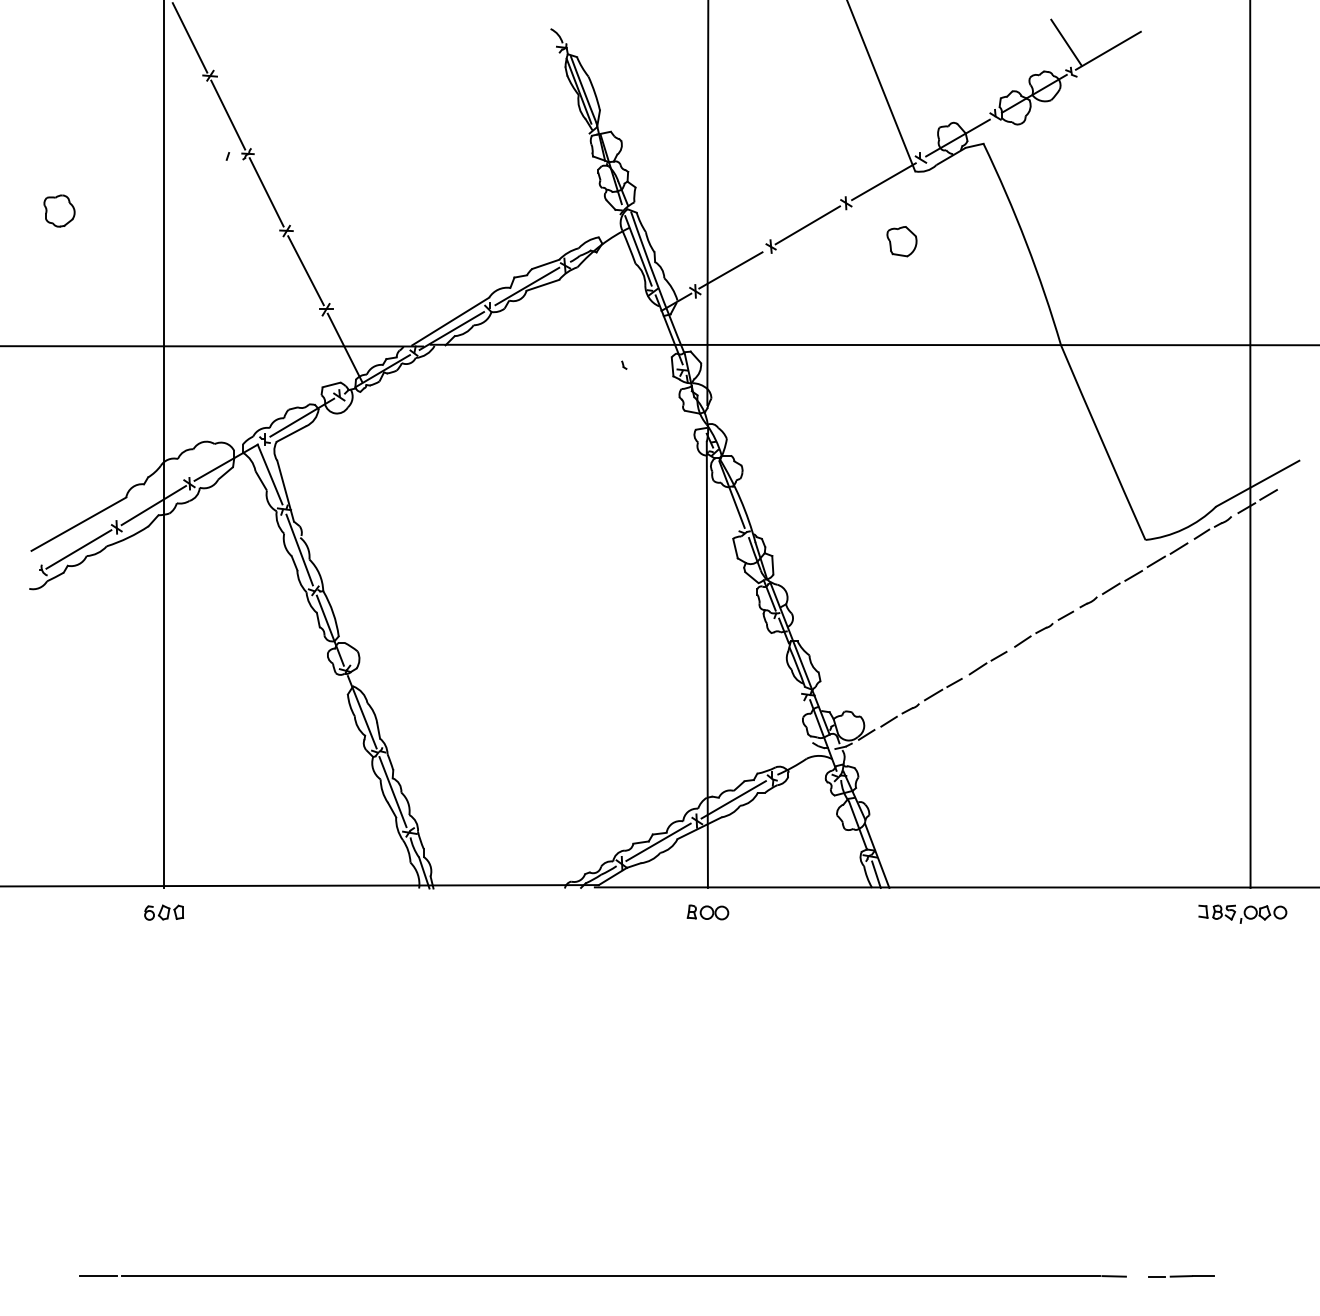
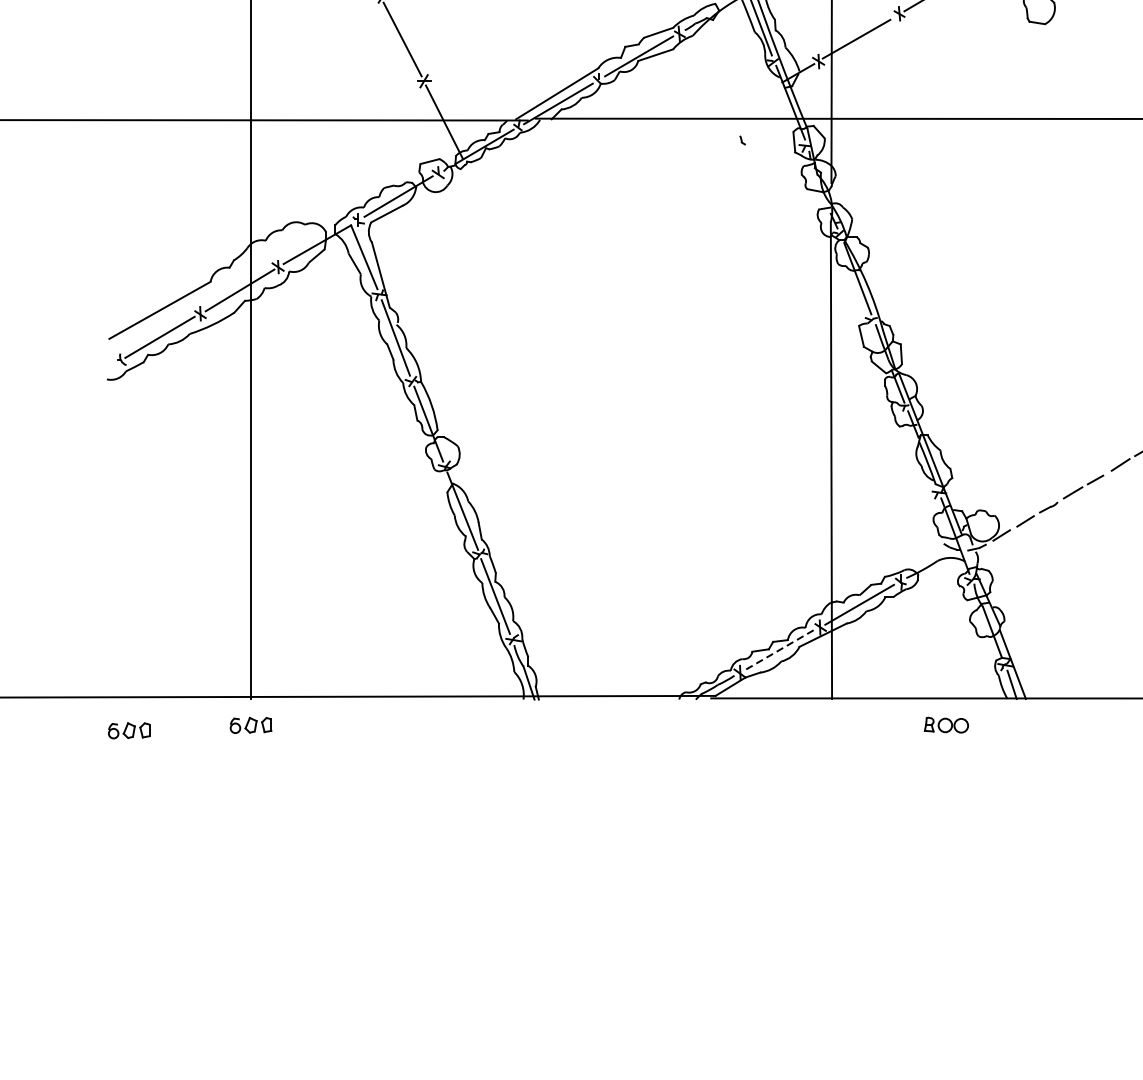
line: (658, 842) -> (779, 650), solid -> dashed
part: (707, 912) -> (945, 725), moved
part: (50, 917) -> (129, 730), added

